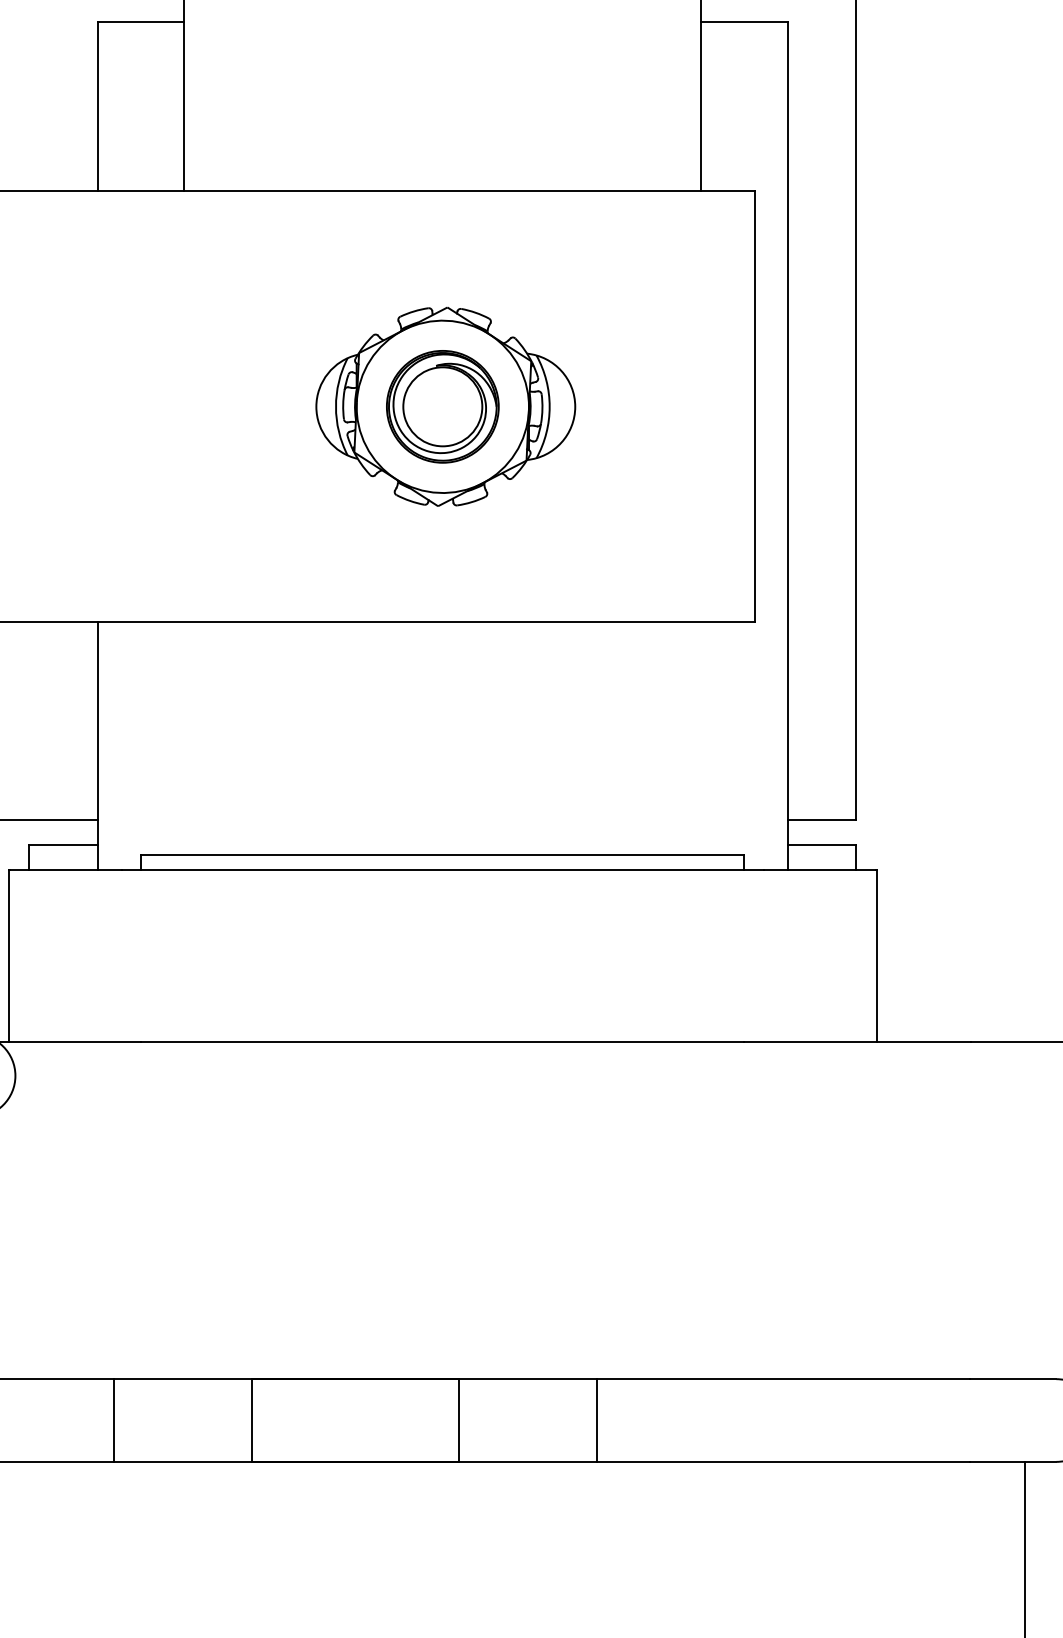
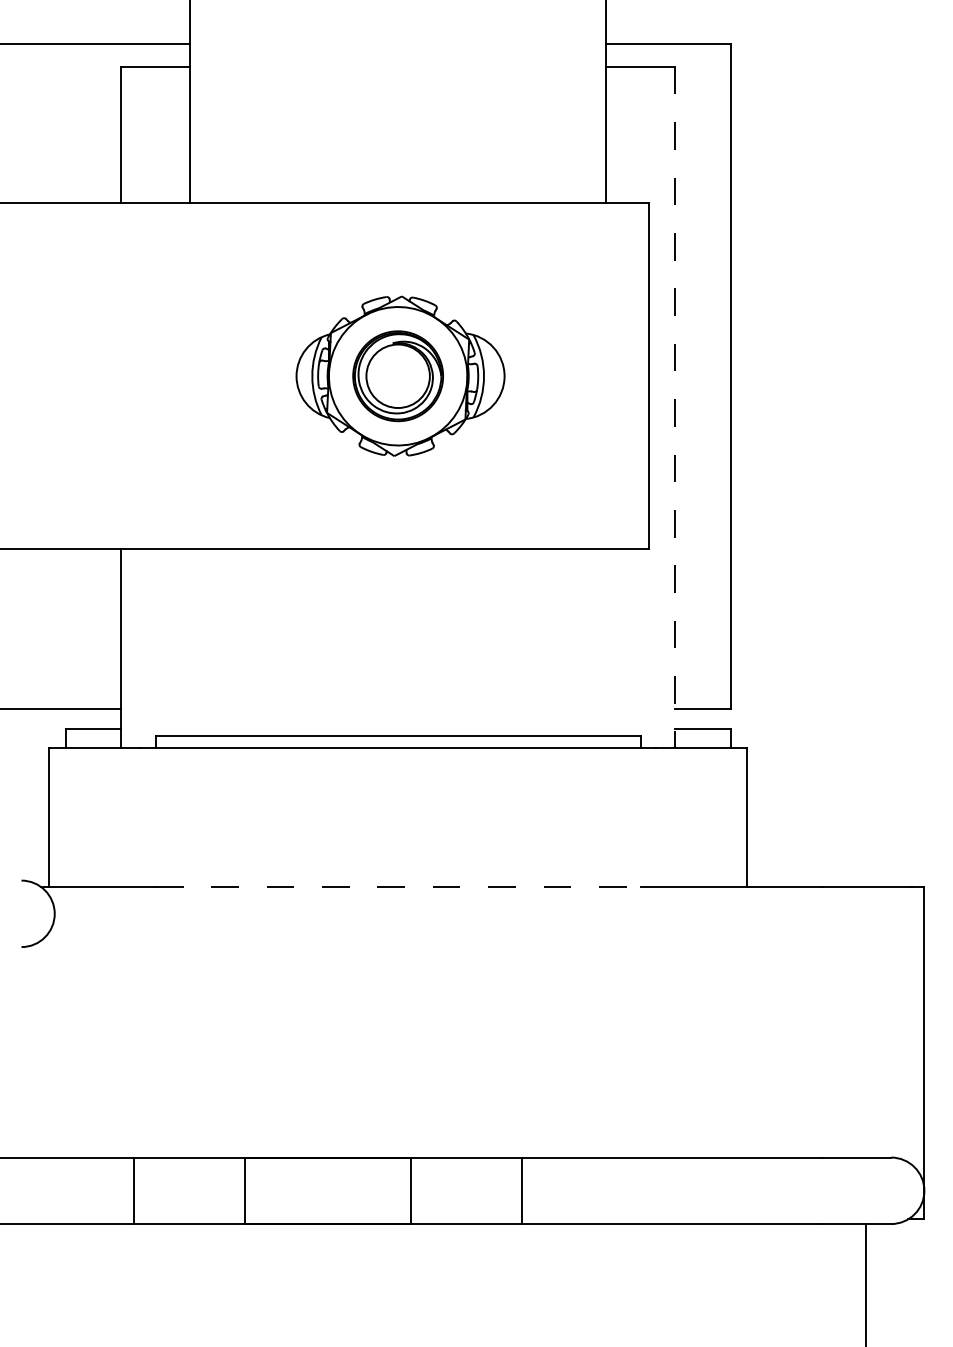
line: (787, 445) -> (675, 407), solid -> dashed
line: (443, 1041) -> (398, 886), solid -> dashed

